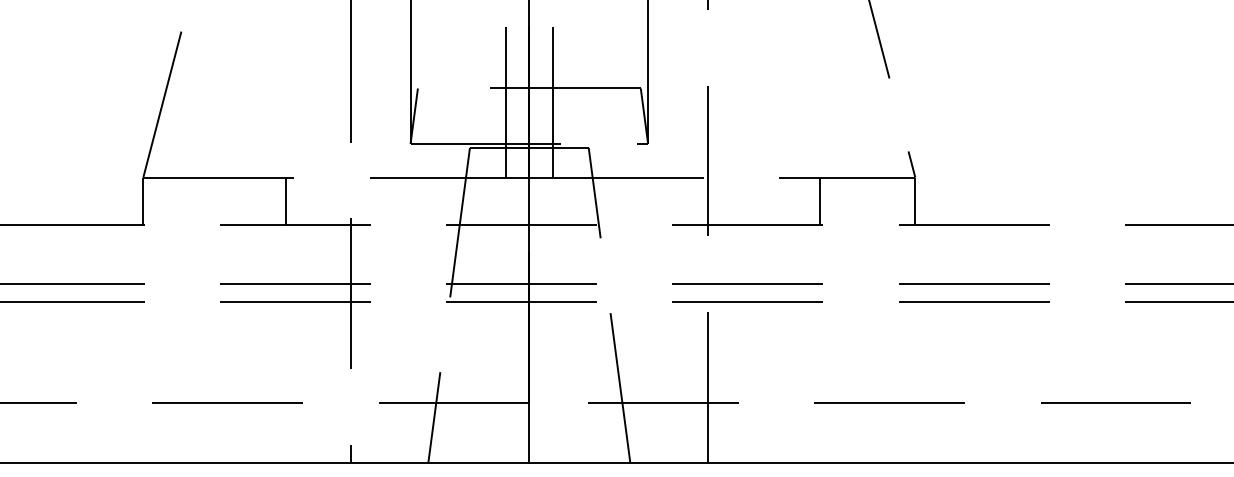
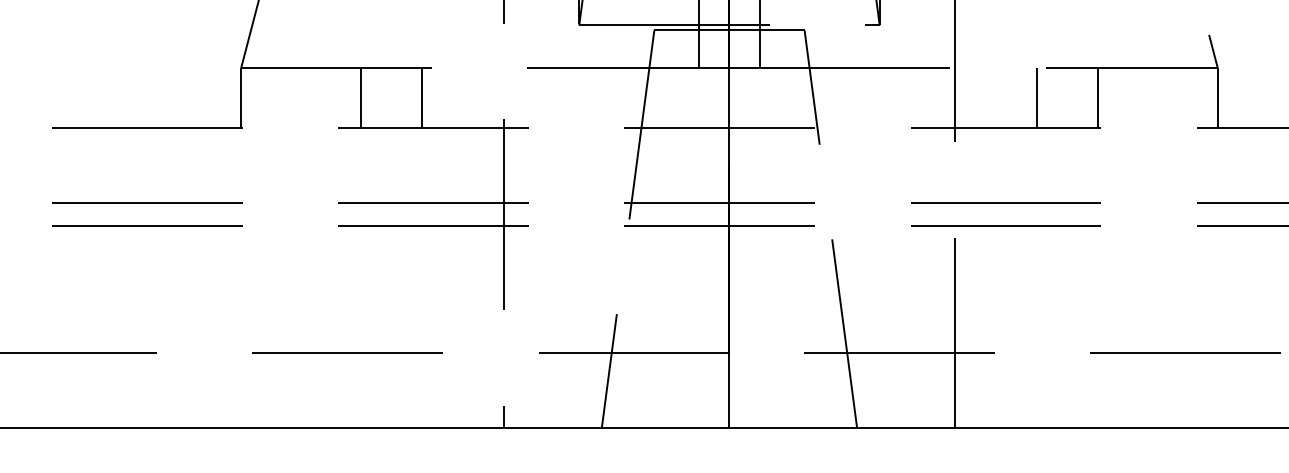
line: (238, 201) -> (361, 98), added
line: (772, 201) -> (1037, 98), added

